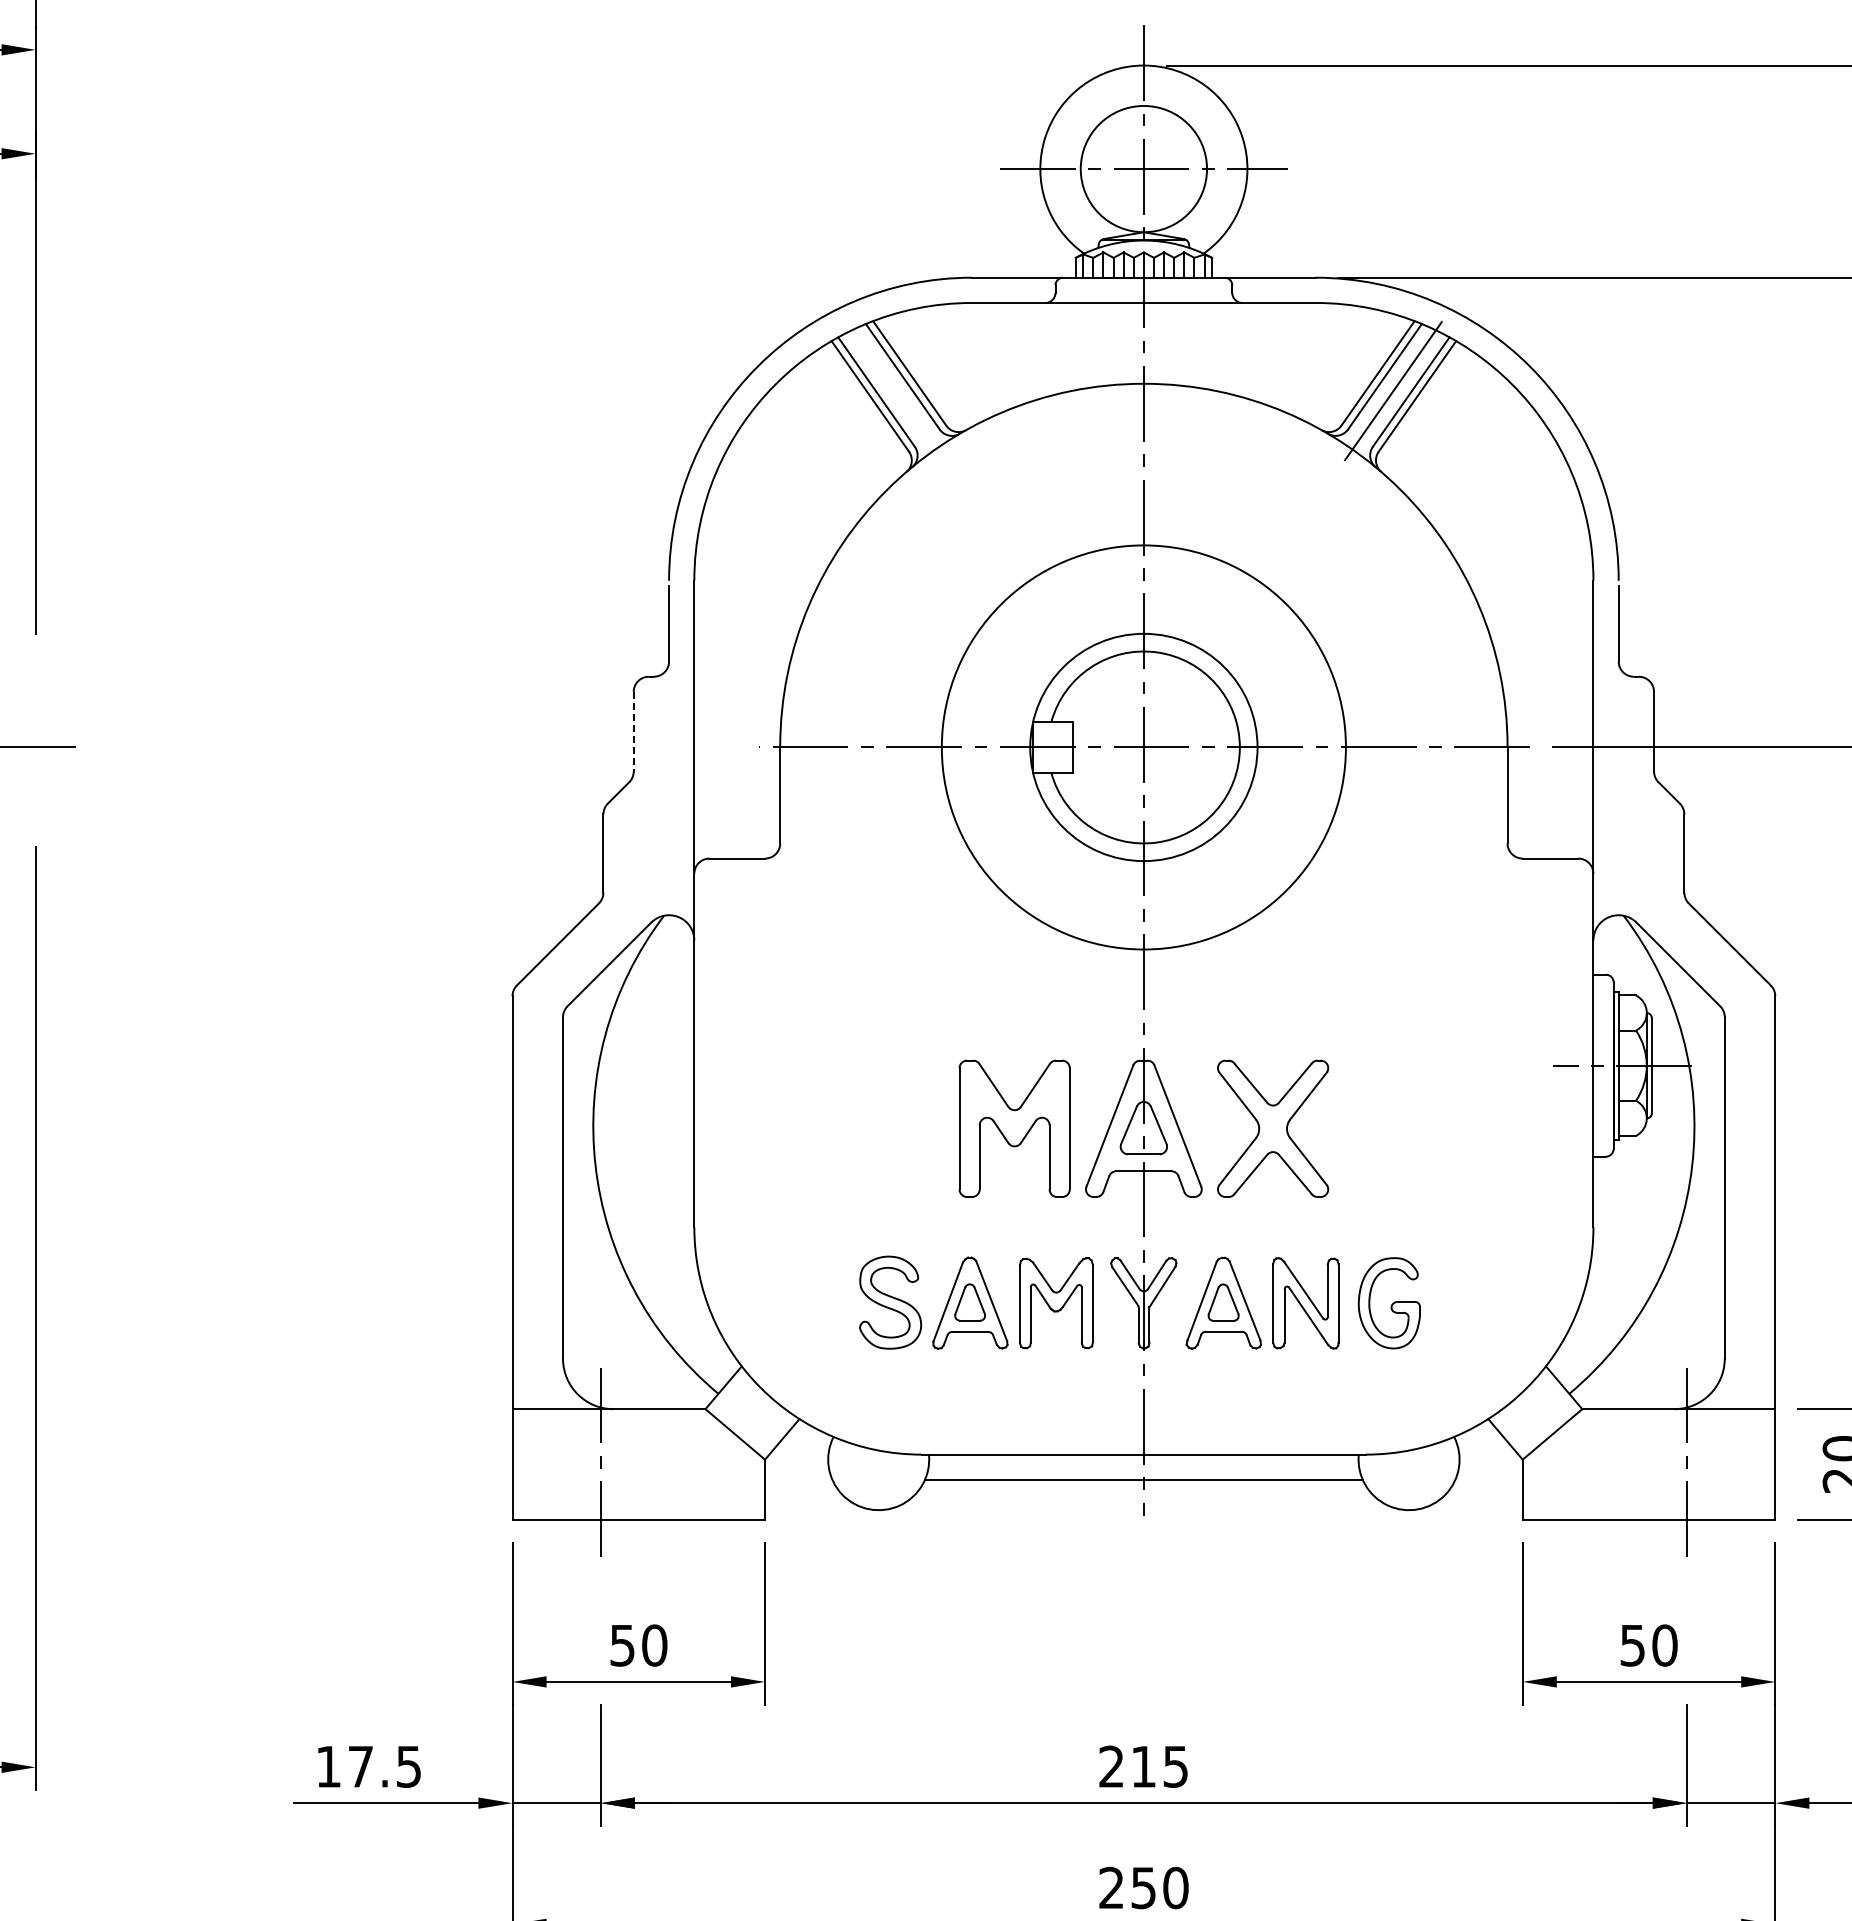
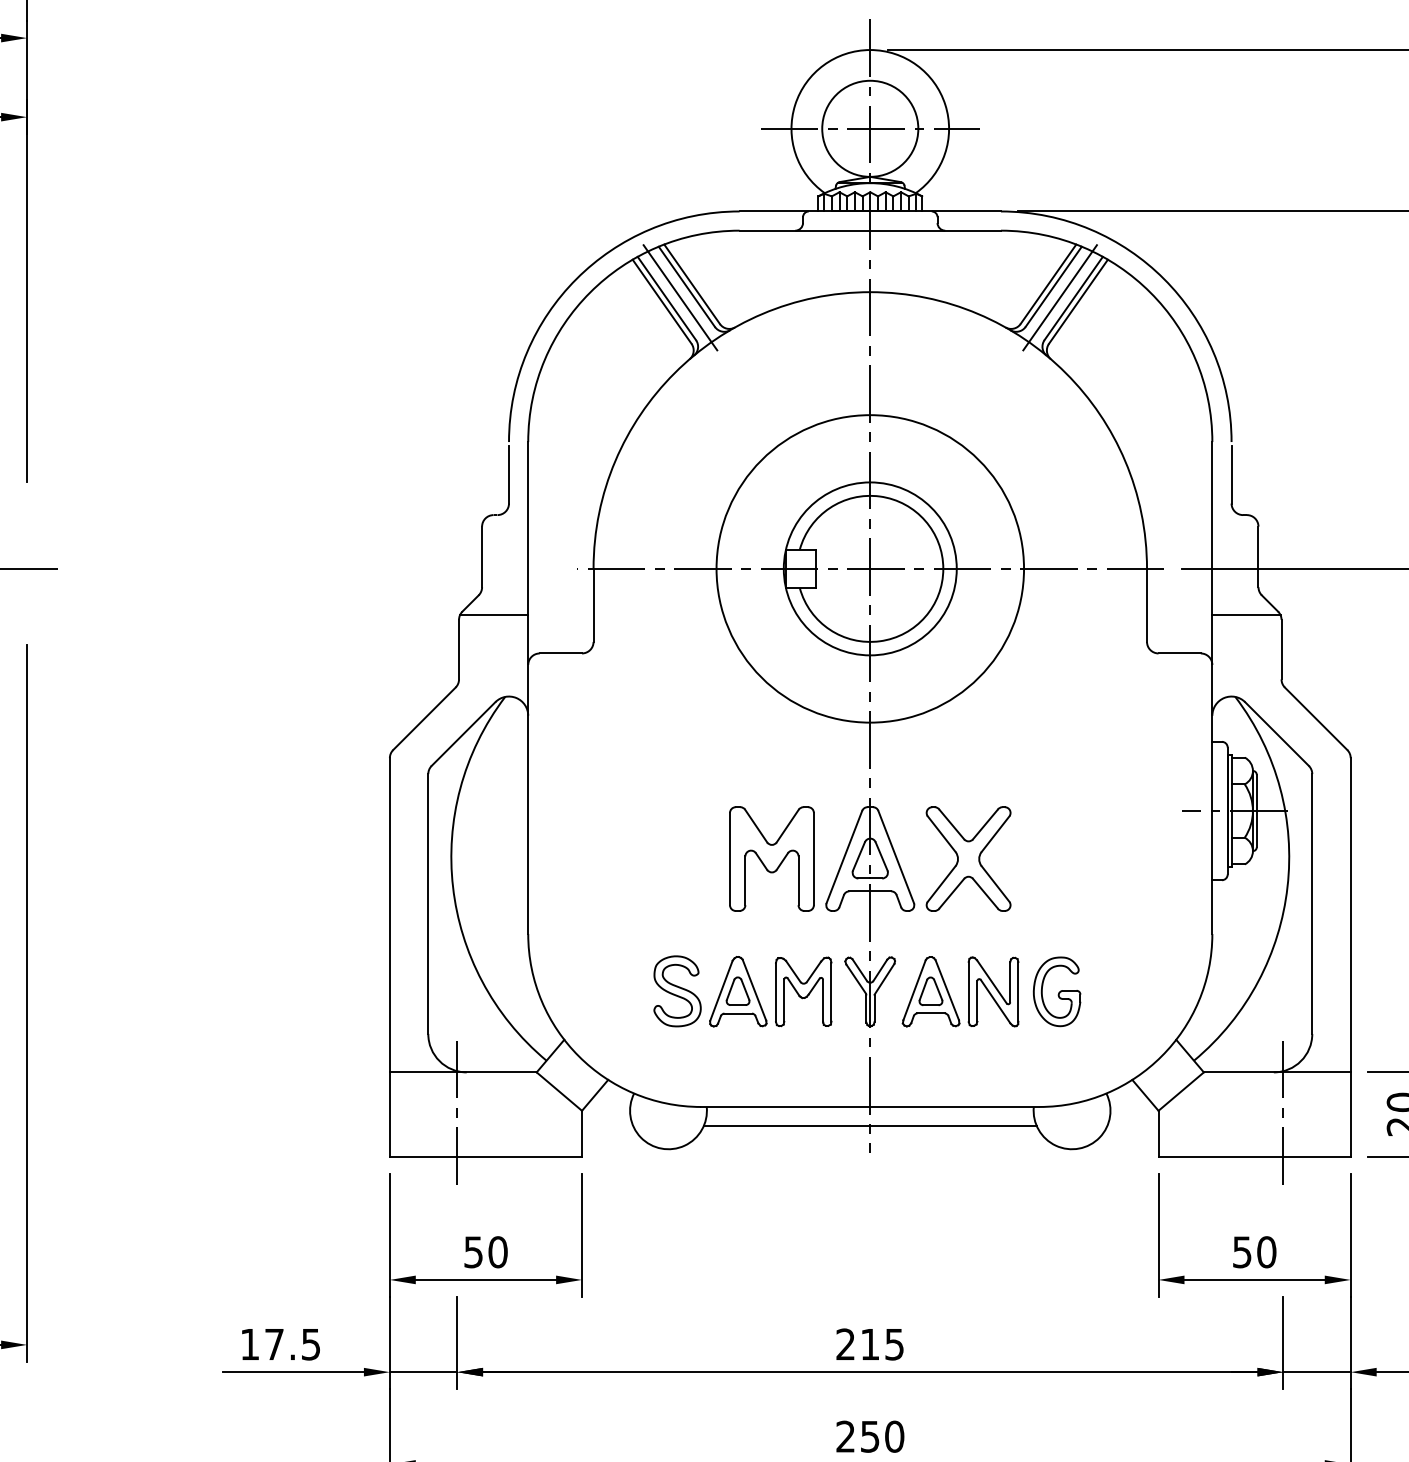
line: (894, 391) -> (680, 298), added
line: (633, 731) -> (481, 556), dashed -> solid
line: (649, 808) -> (494, 615), added
line: (1638, 808) -> (1246, 615), added

